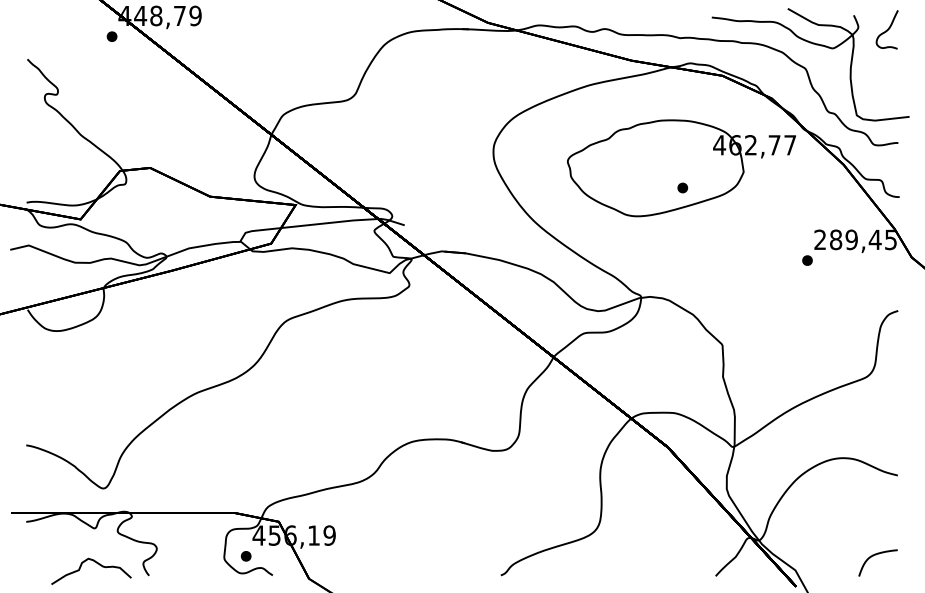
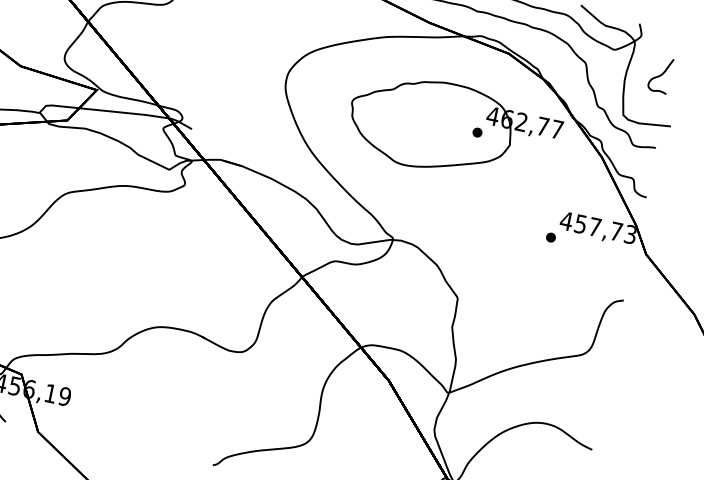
curve: (886, 29) -> (659, 74), moved
part: (682, 187) -> (477, 132), moved
text: (854, 239) -> (597, 227), 289,45 -> 457,73

